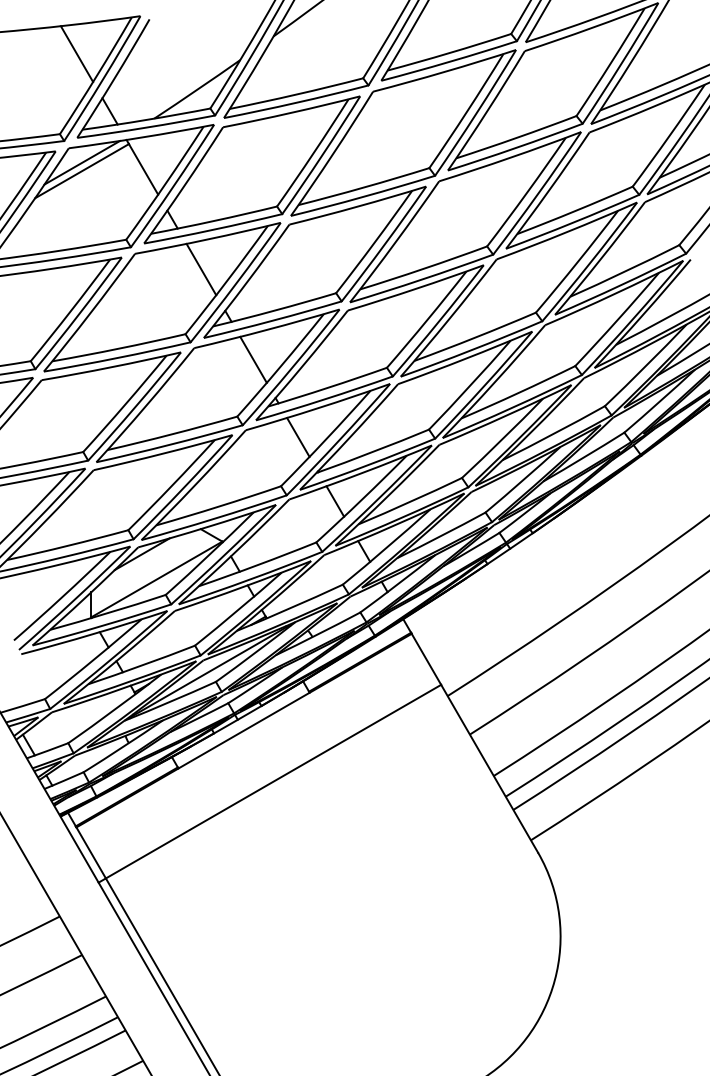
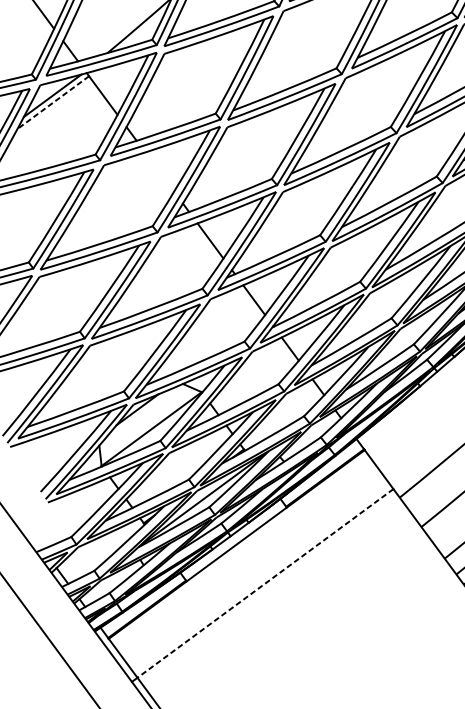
line: (81, 171) -> (52, 102), solid -> dashed
line: (201, 269) -> (159, 171), removed
line: (273, 781) -> (265, 583), solid -> dashed

